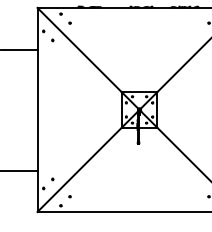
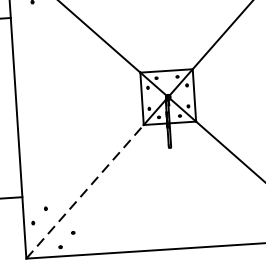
line: (79, 169) -> (84, 191), solid -> dashed

